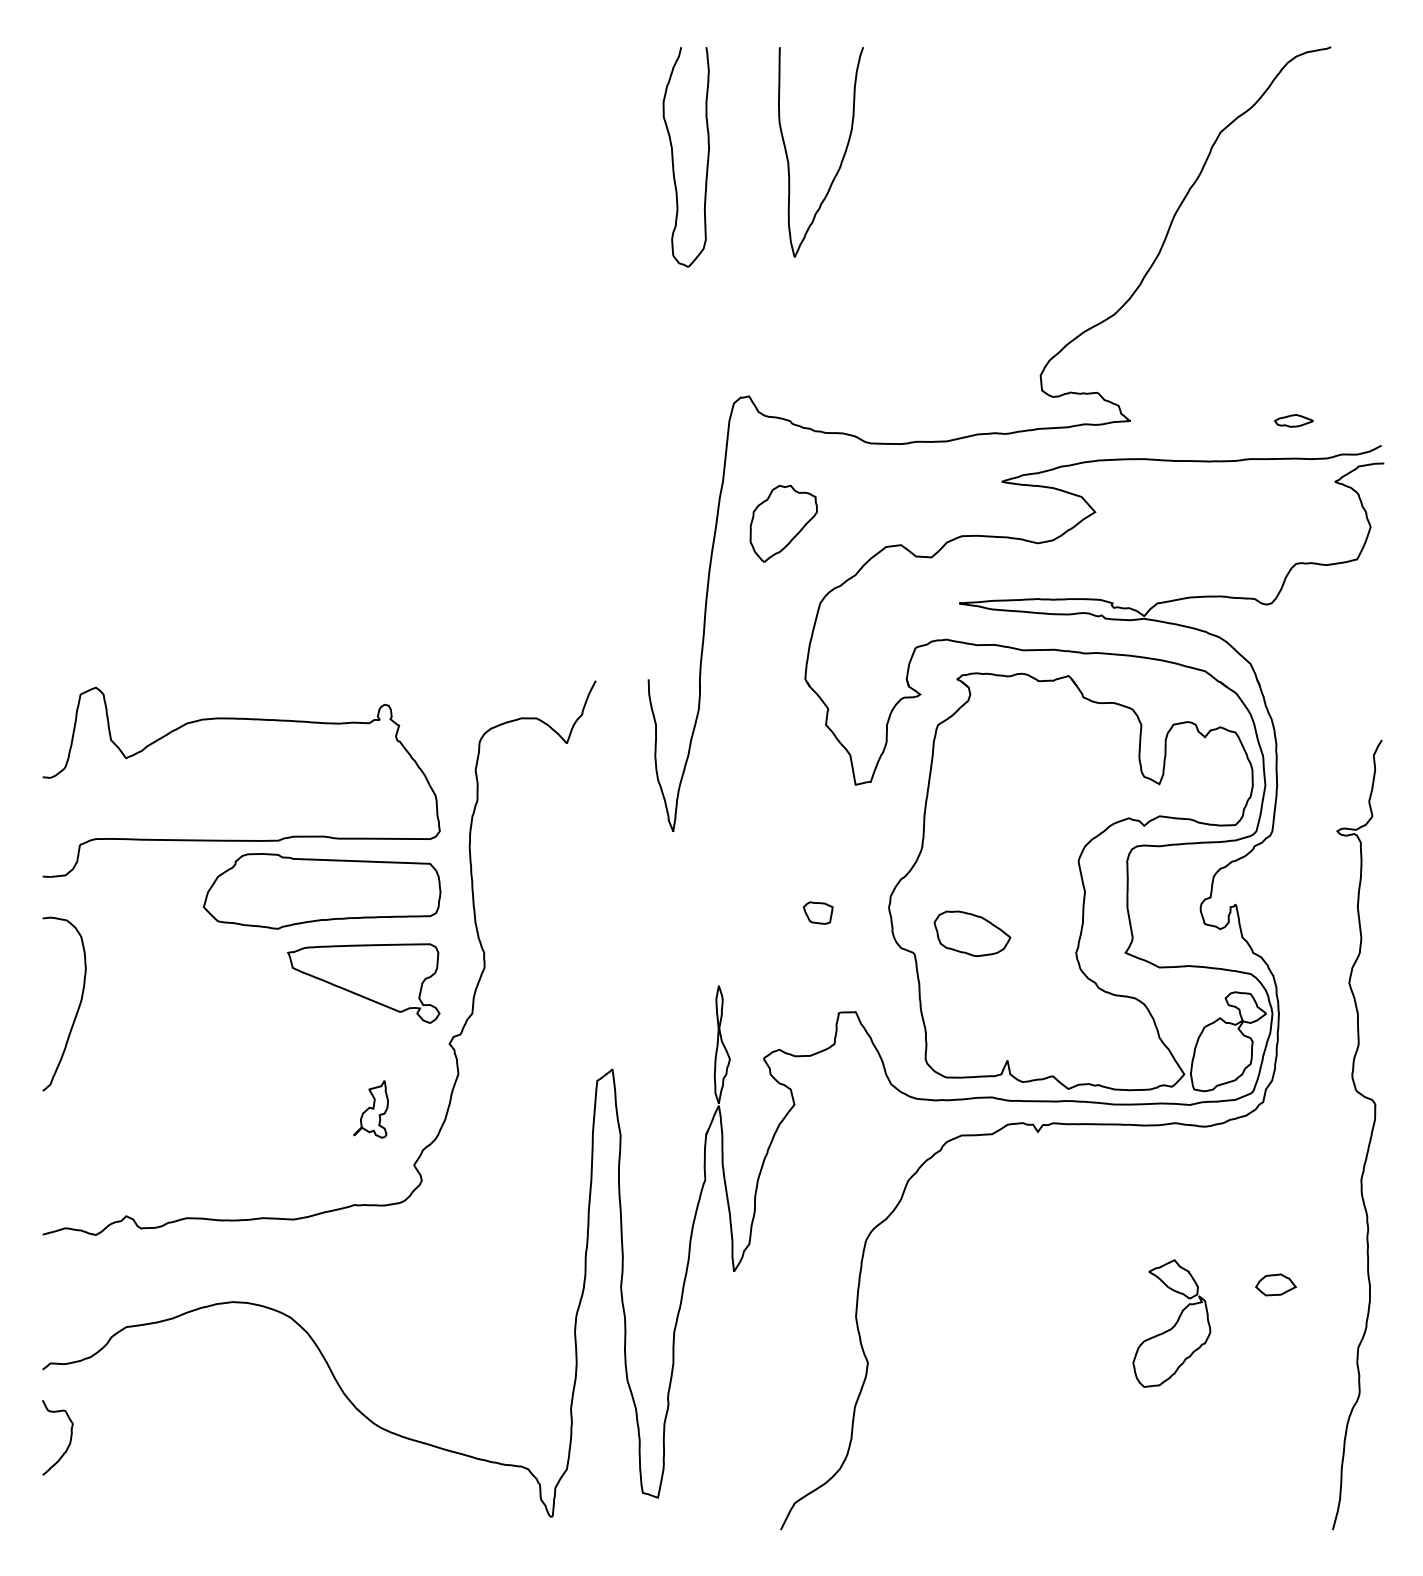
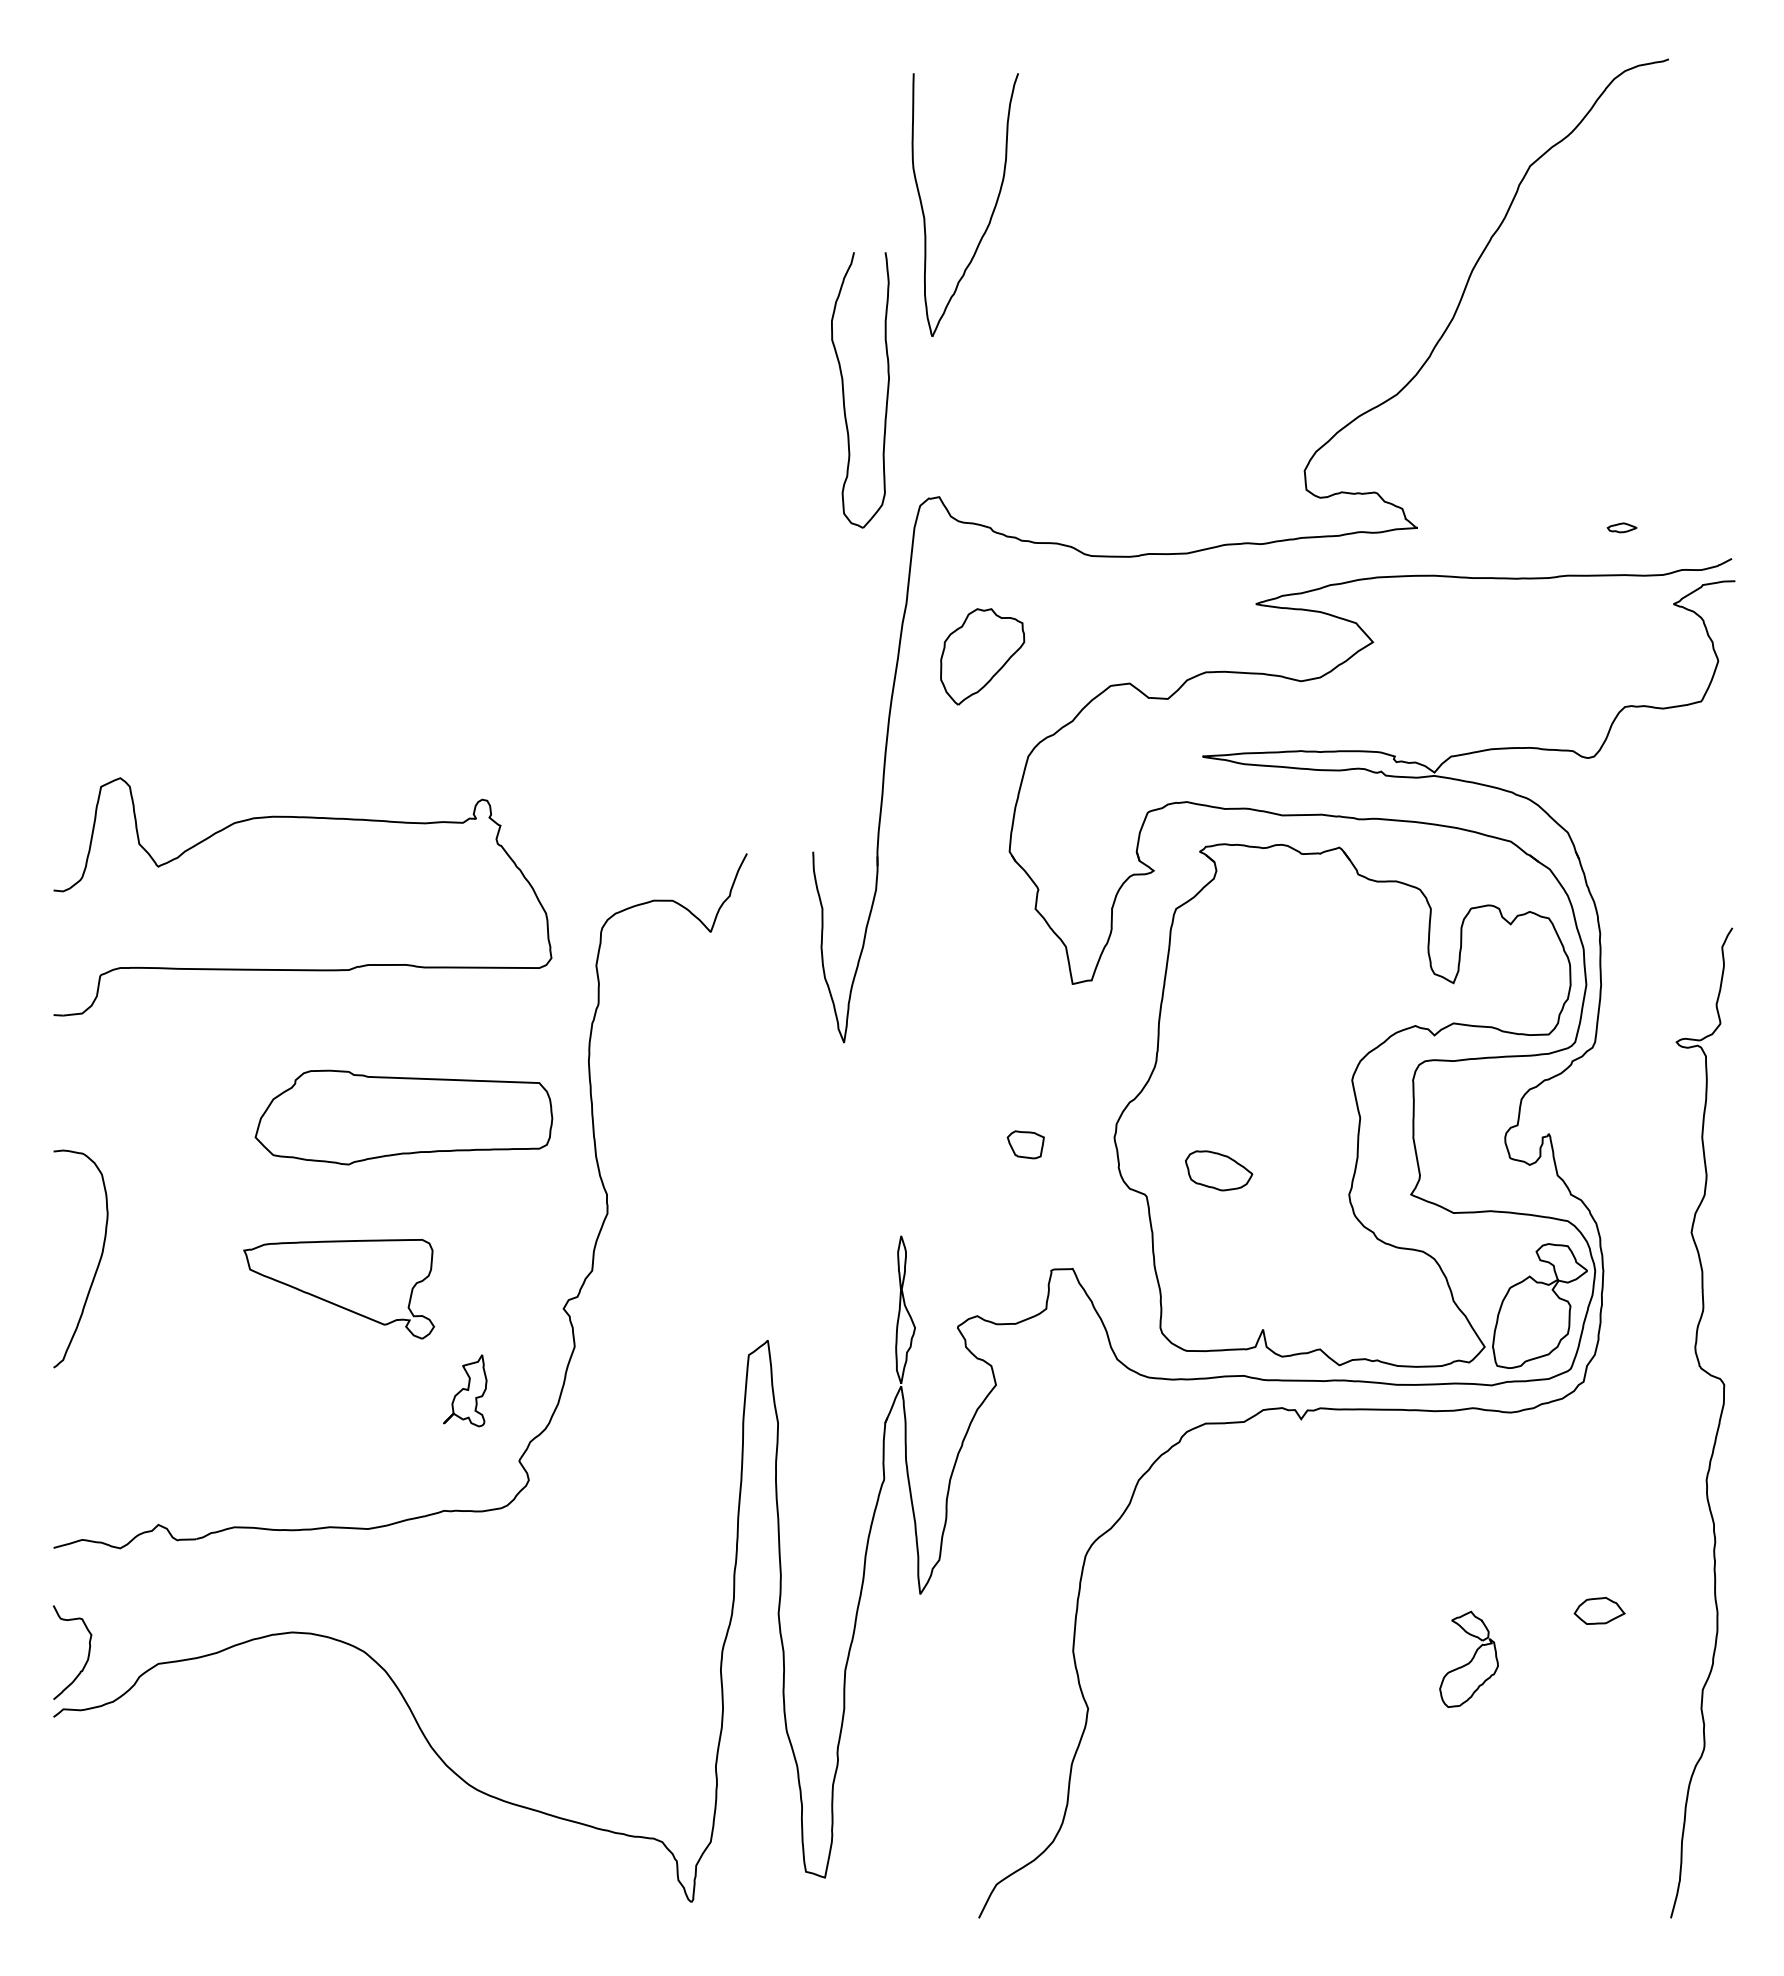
part: (673, 158) -> (844, 391), moved
part: (841, 159) -> (991, 213), moved
part: (1293, 420) -> (1621, 527), size x0.6
part: (241, 840) -> (302, 969), moved
part: (971, 933) -> (1218, 1170), size x0.7
part: (363, 983) -> (338, 1289), moved
part: (1171, 1323) -> (1468, 1659), size x0.6
curve: (69, 1440) -> (87, 1656), moved

